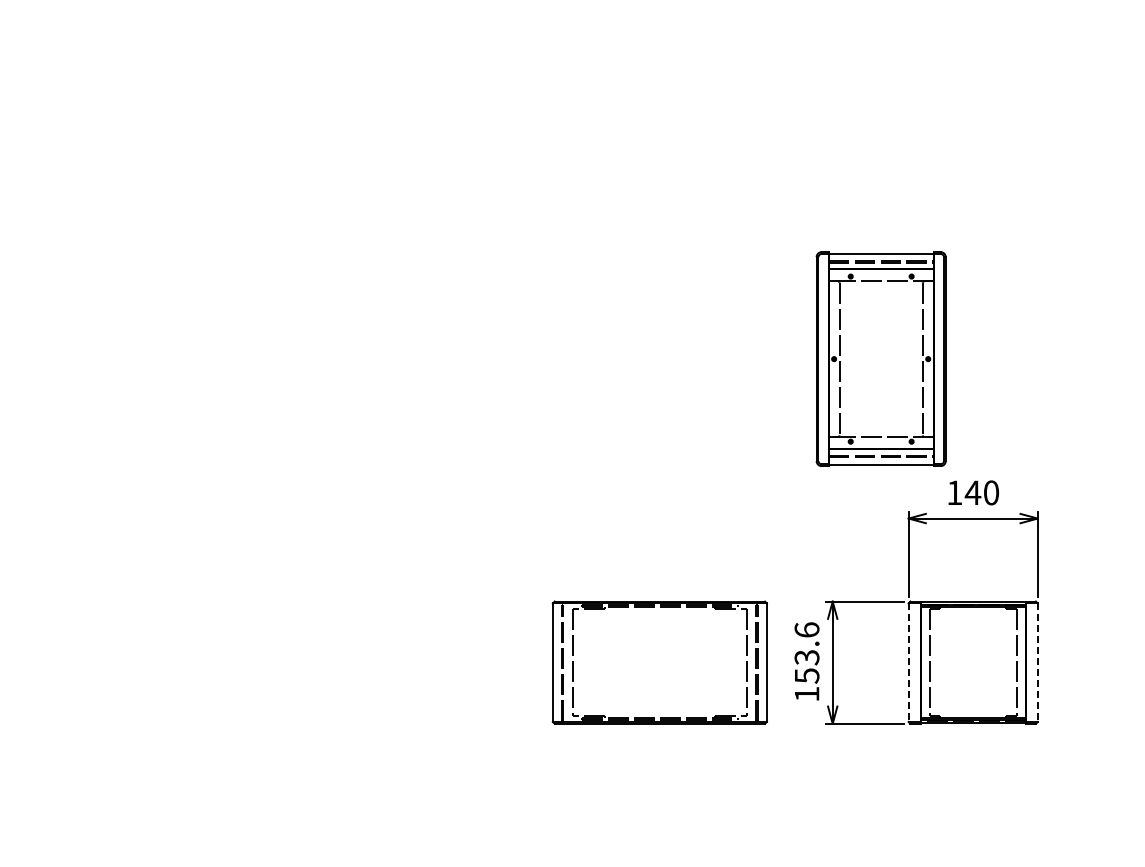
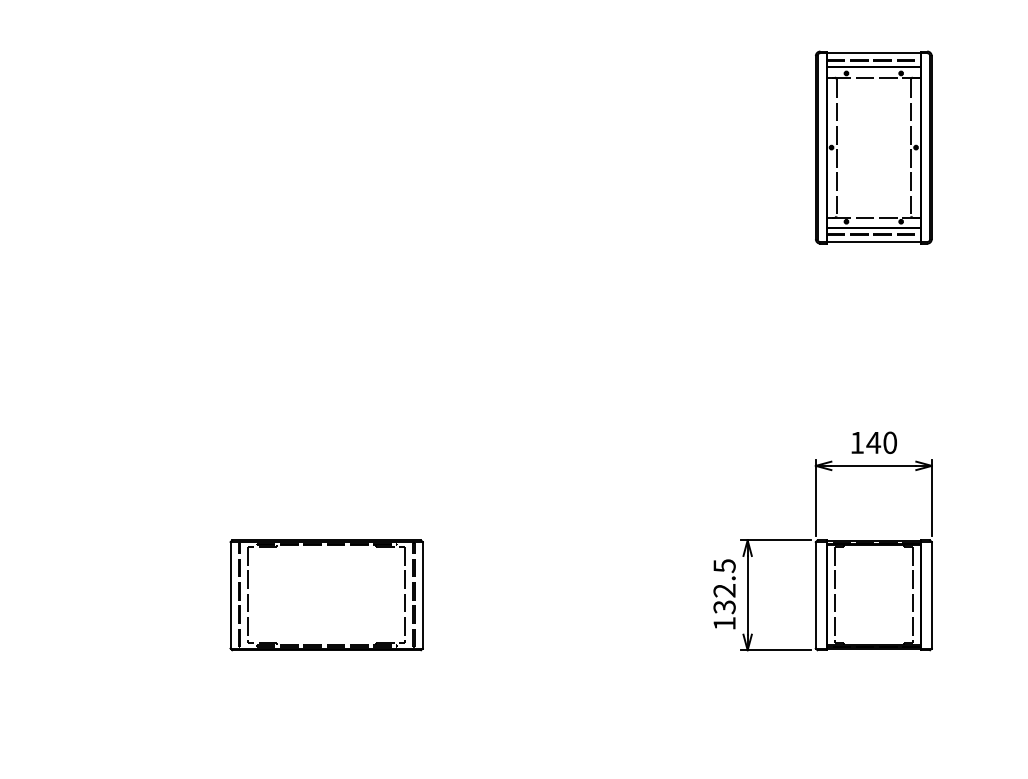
part: (880, 358) -> (873, 147), moved
text: (806, 652) -> (724, 586), 153.6 -> 132.5
part: (659, 662) -> (326, 595), moved
line: (908, 663) -> (815, 596), dashed -> solid
line: (1037, 663) -> (931, 596), dashed -> solid

